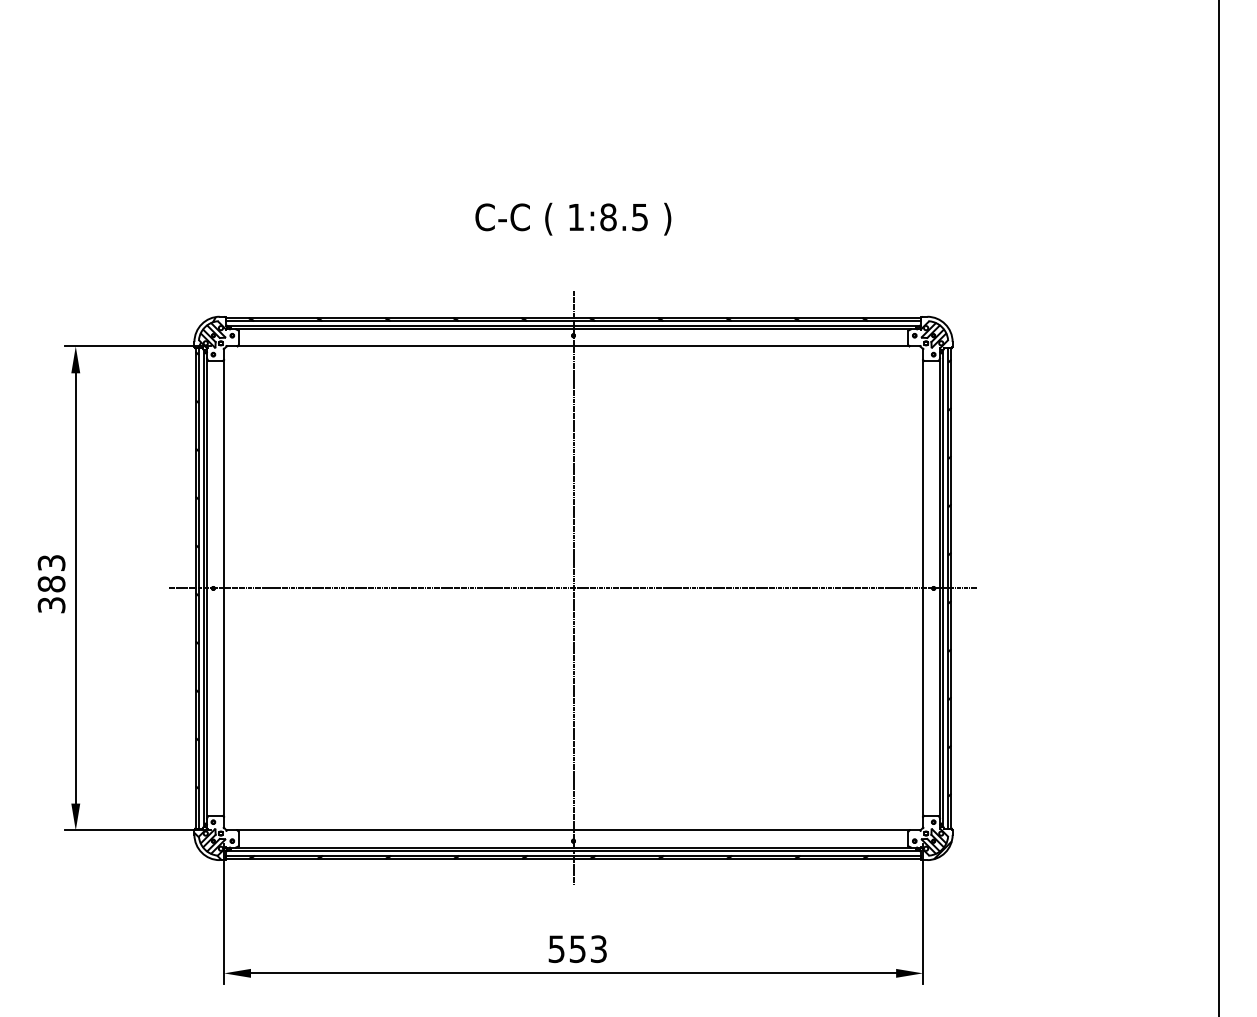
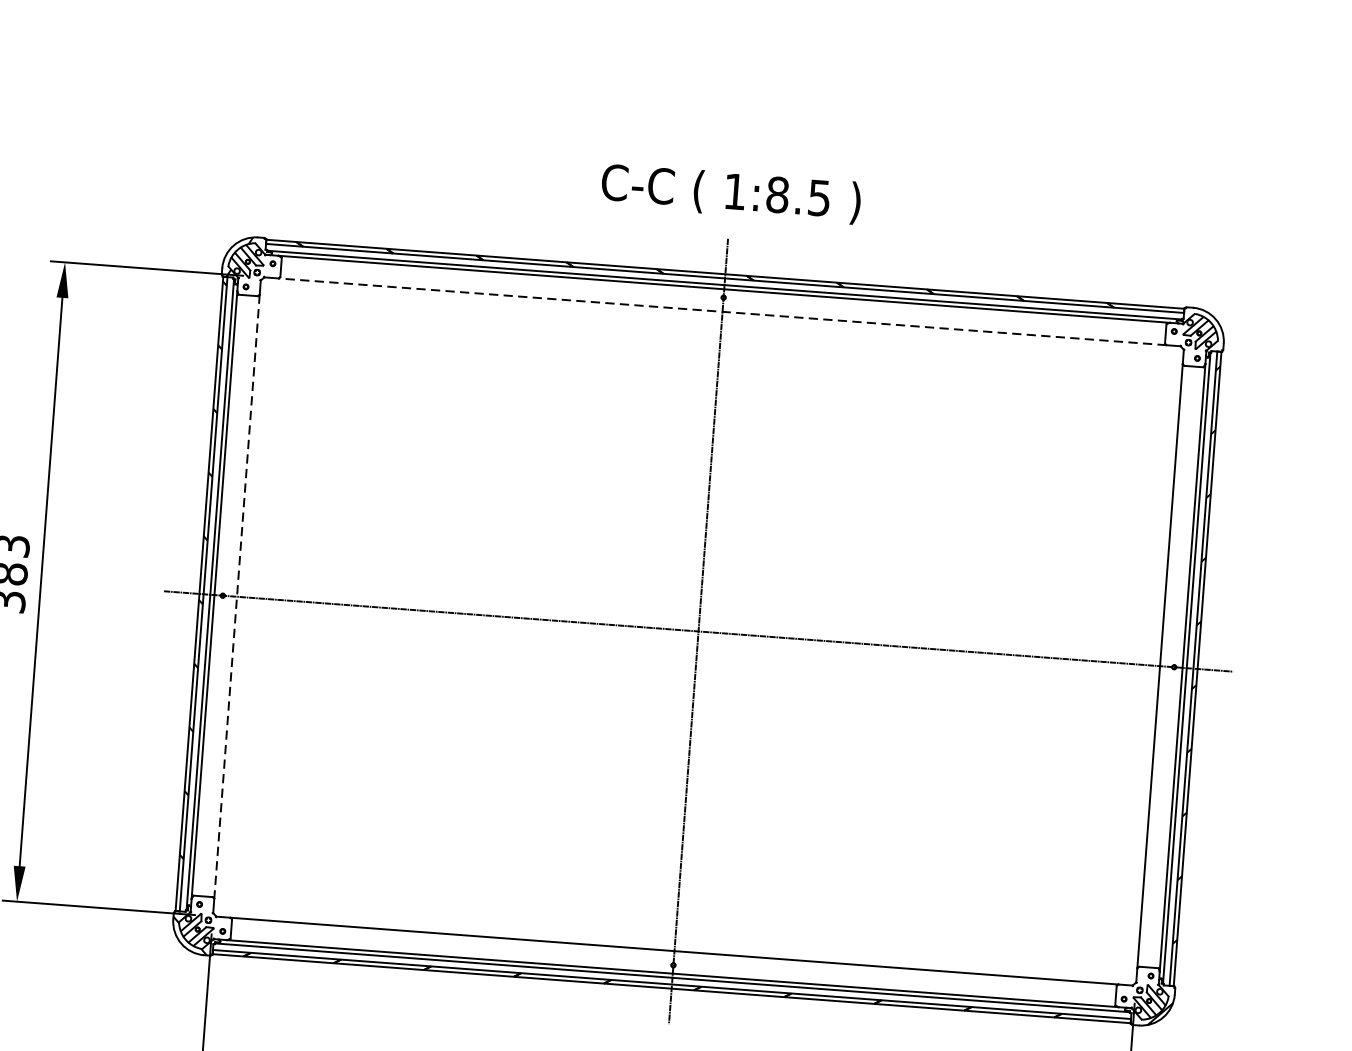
text: (573, 218) -> (731, 193), moved
line: (573, 346) -> (722, 311), solid -> dashed
line: (224, 588) -> (237, 596), solid -> dashed

